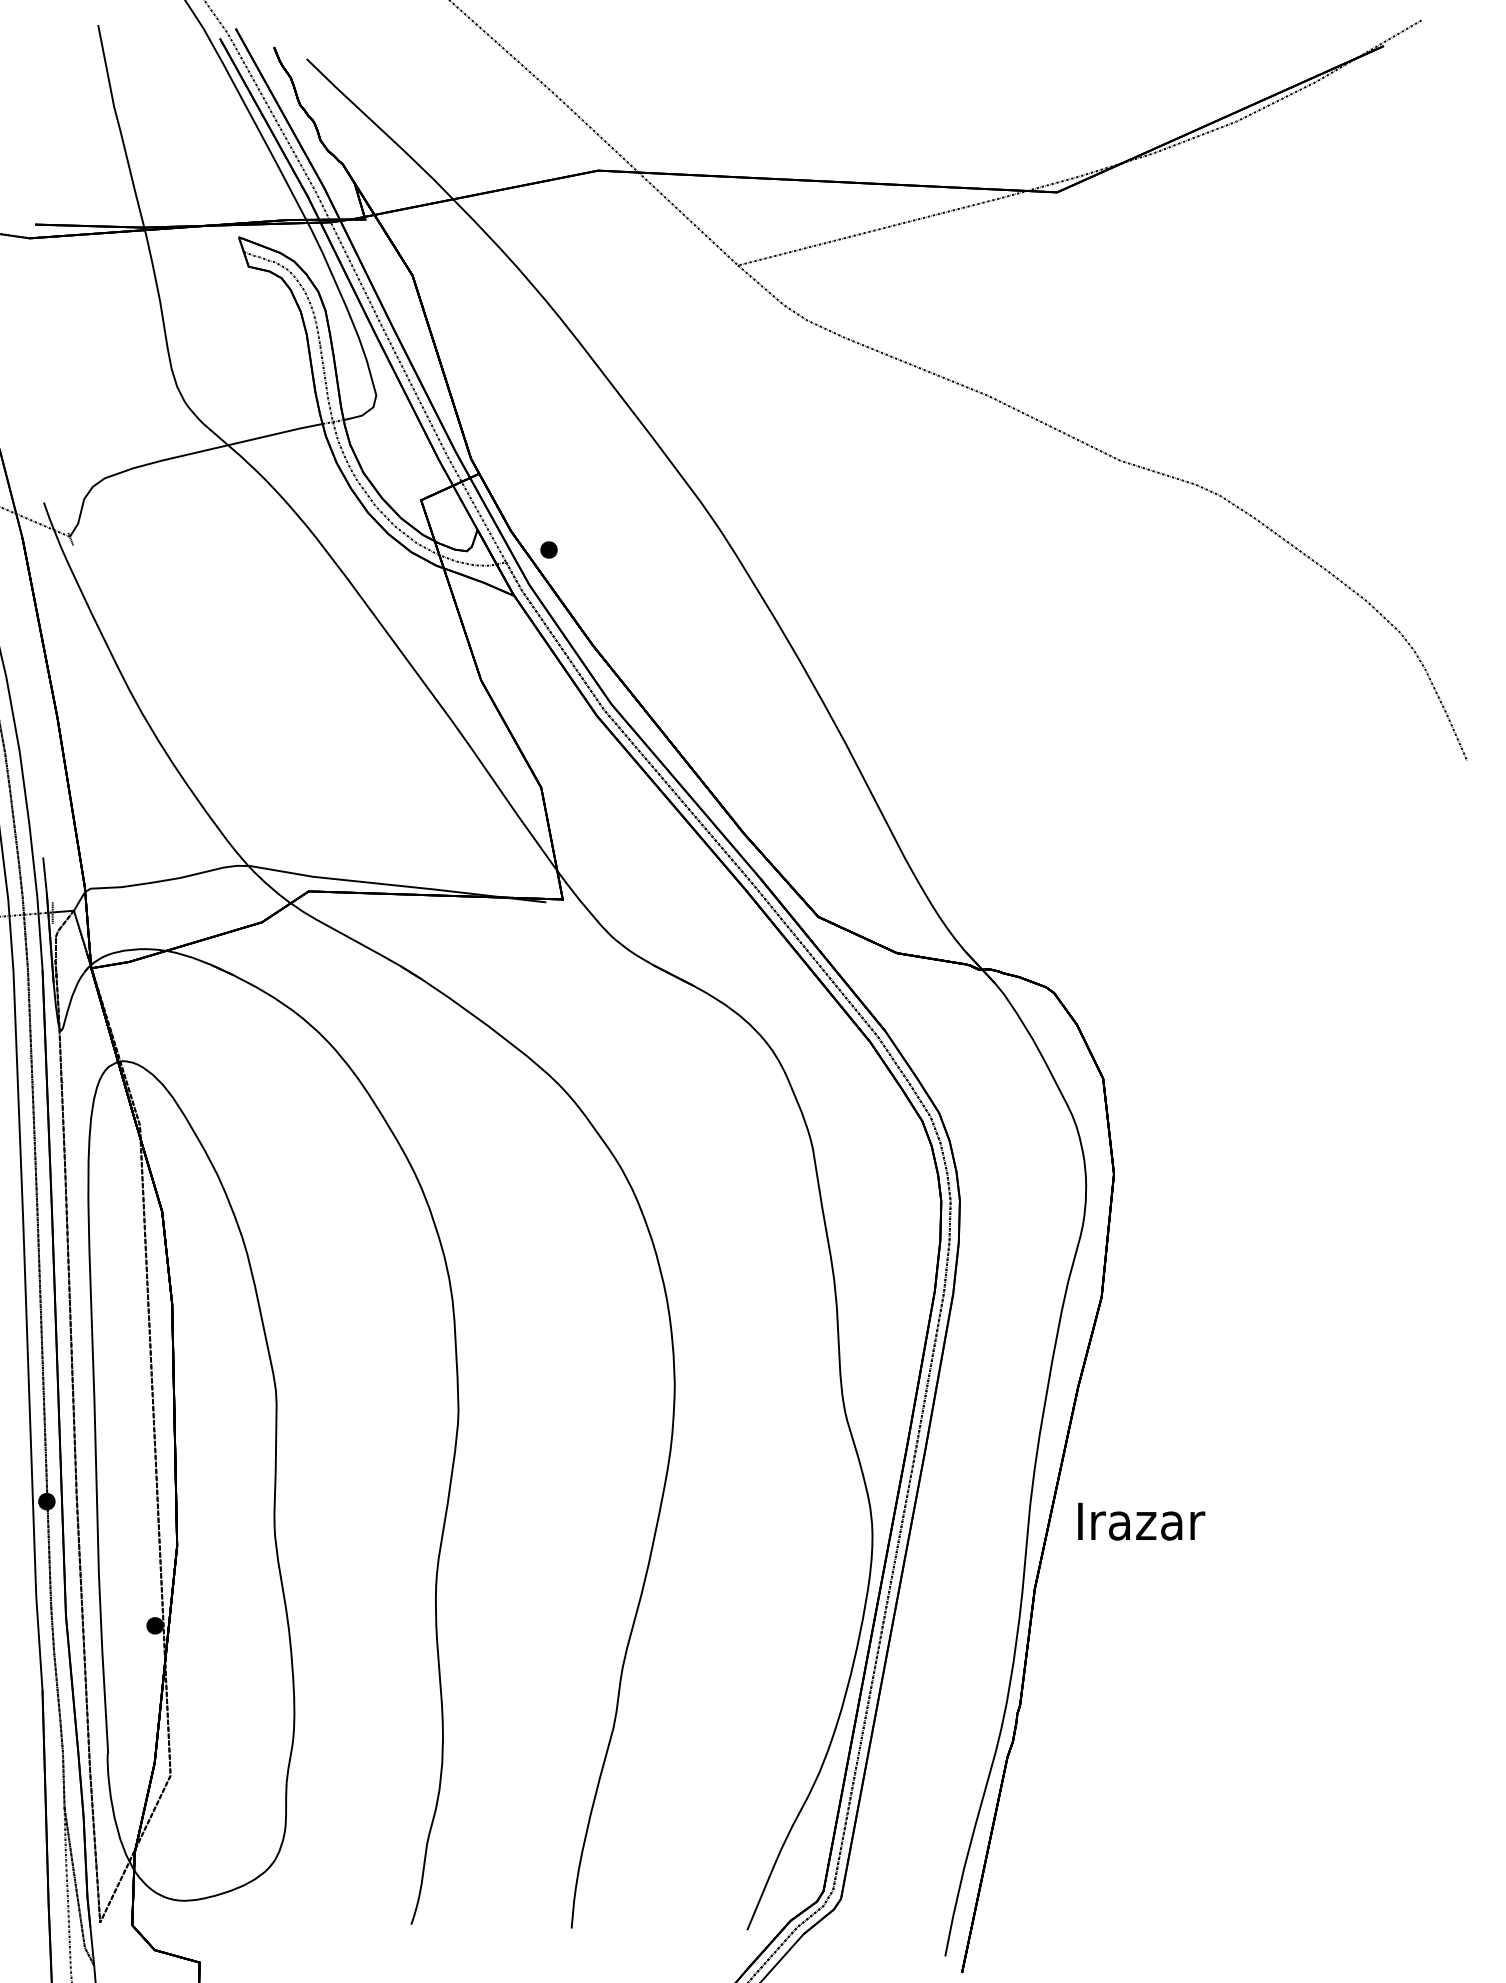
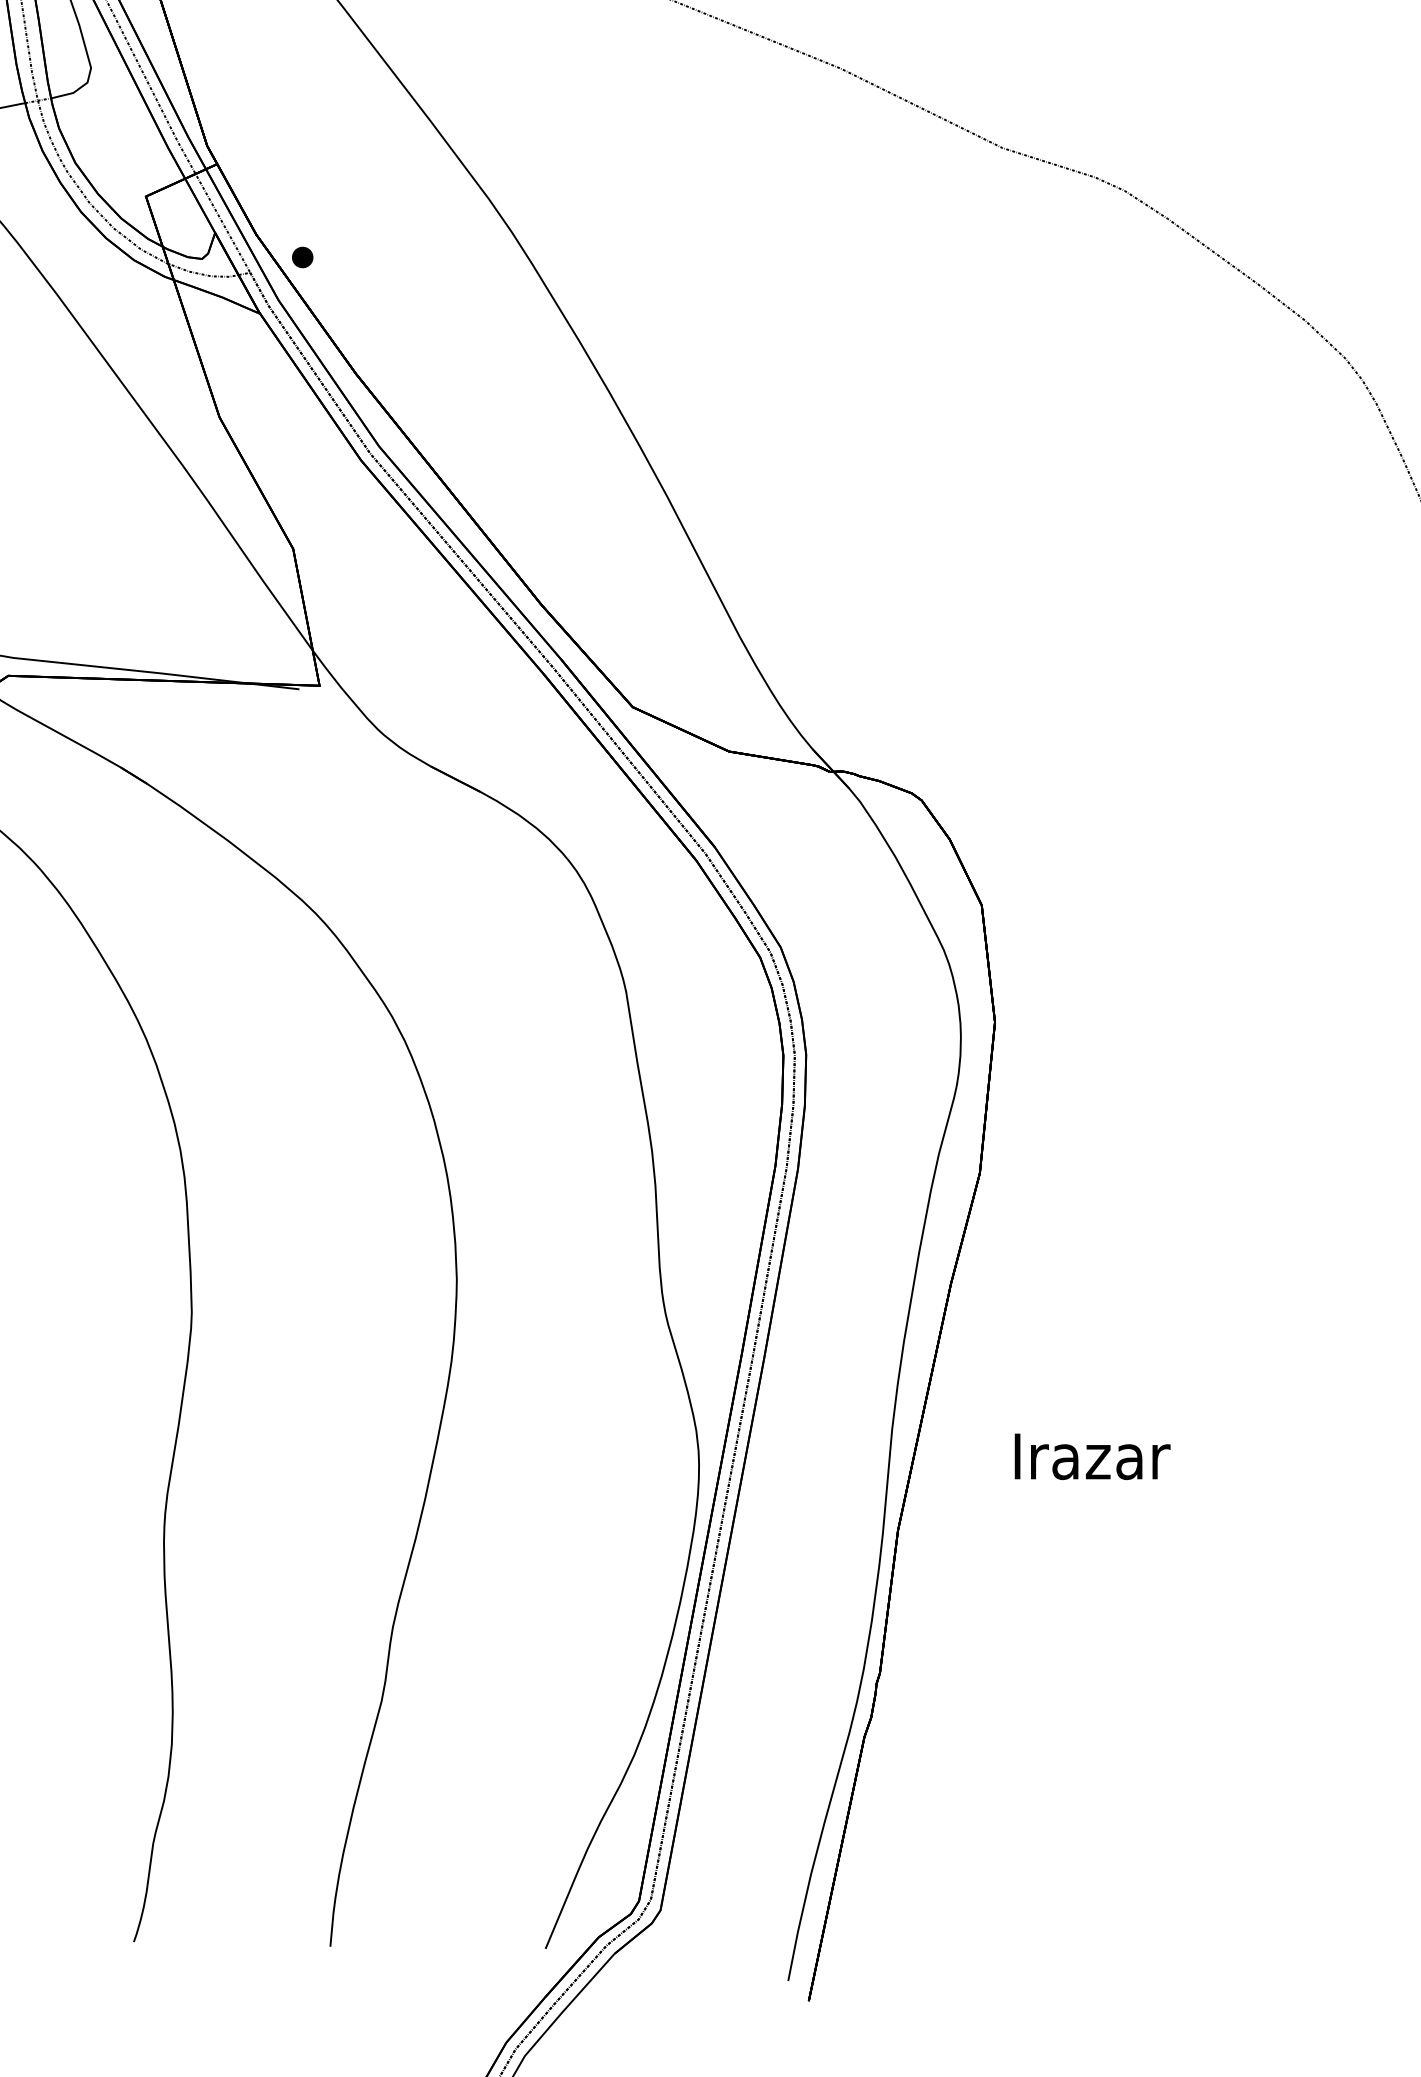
text: (1141, 1521) -> (1092, 1456), moved

